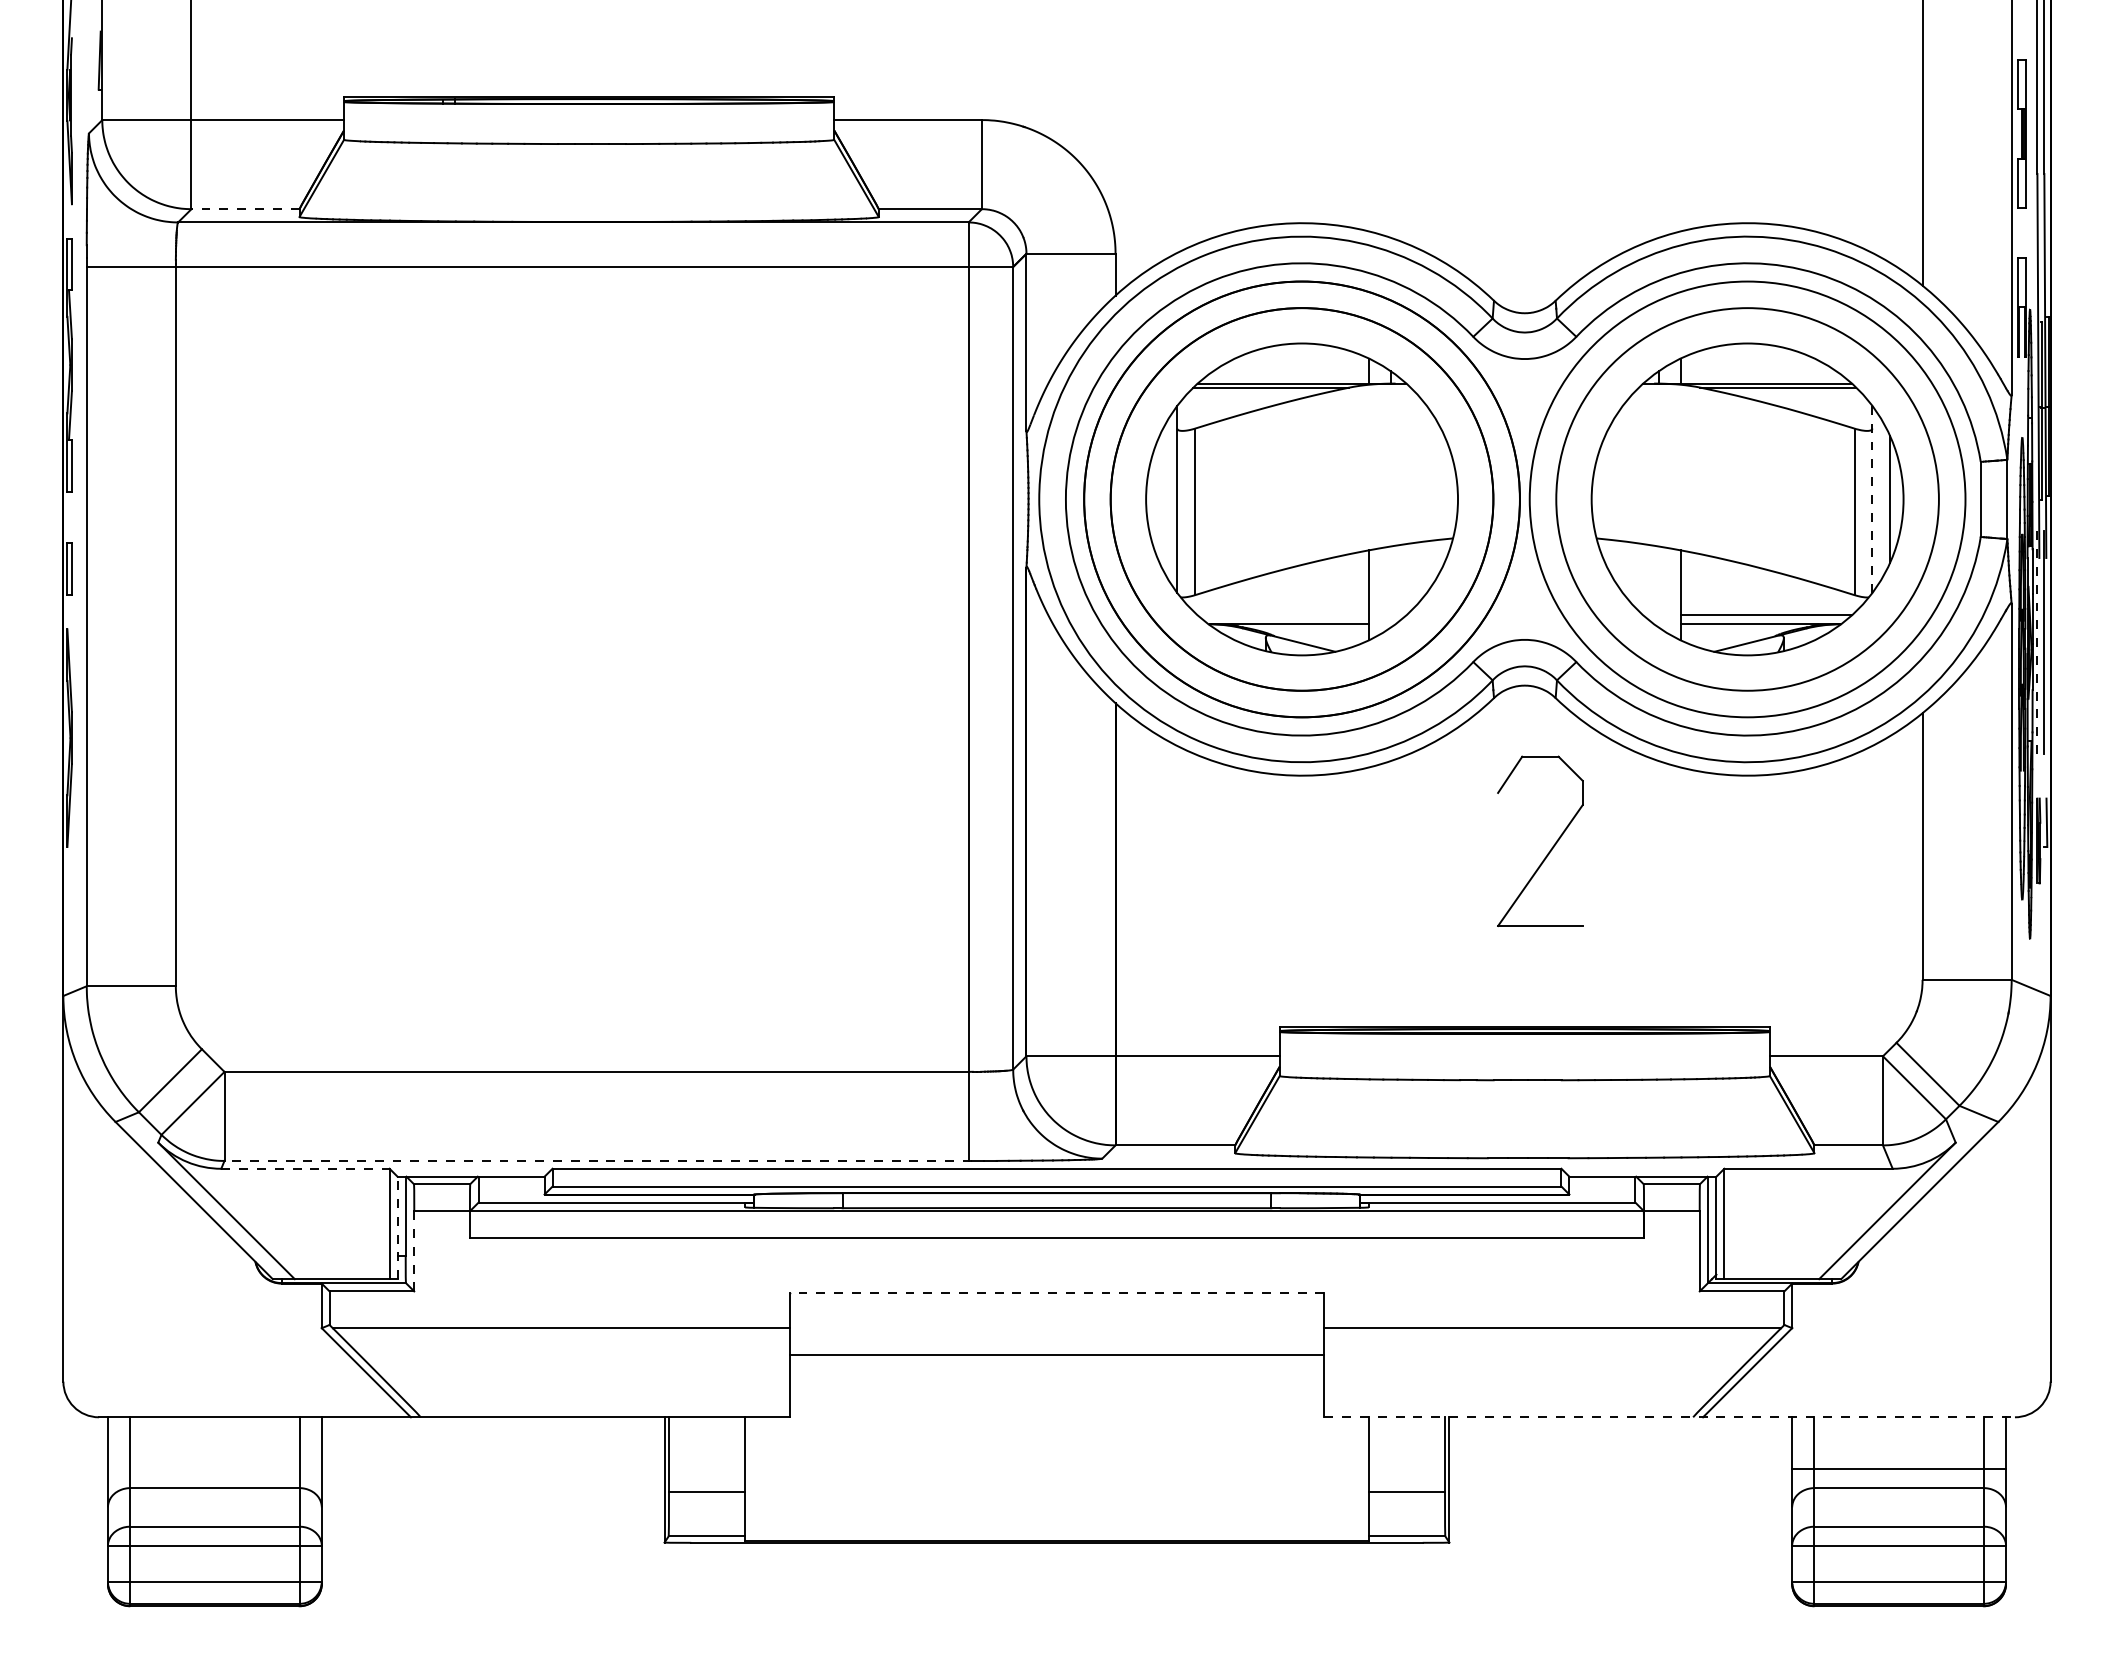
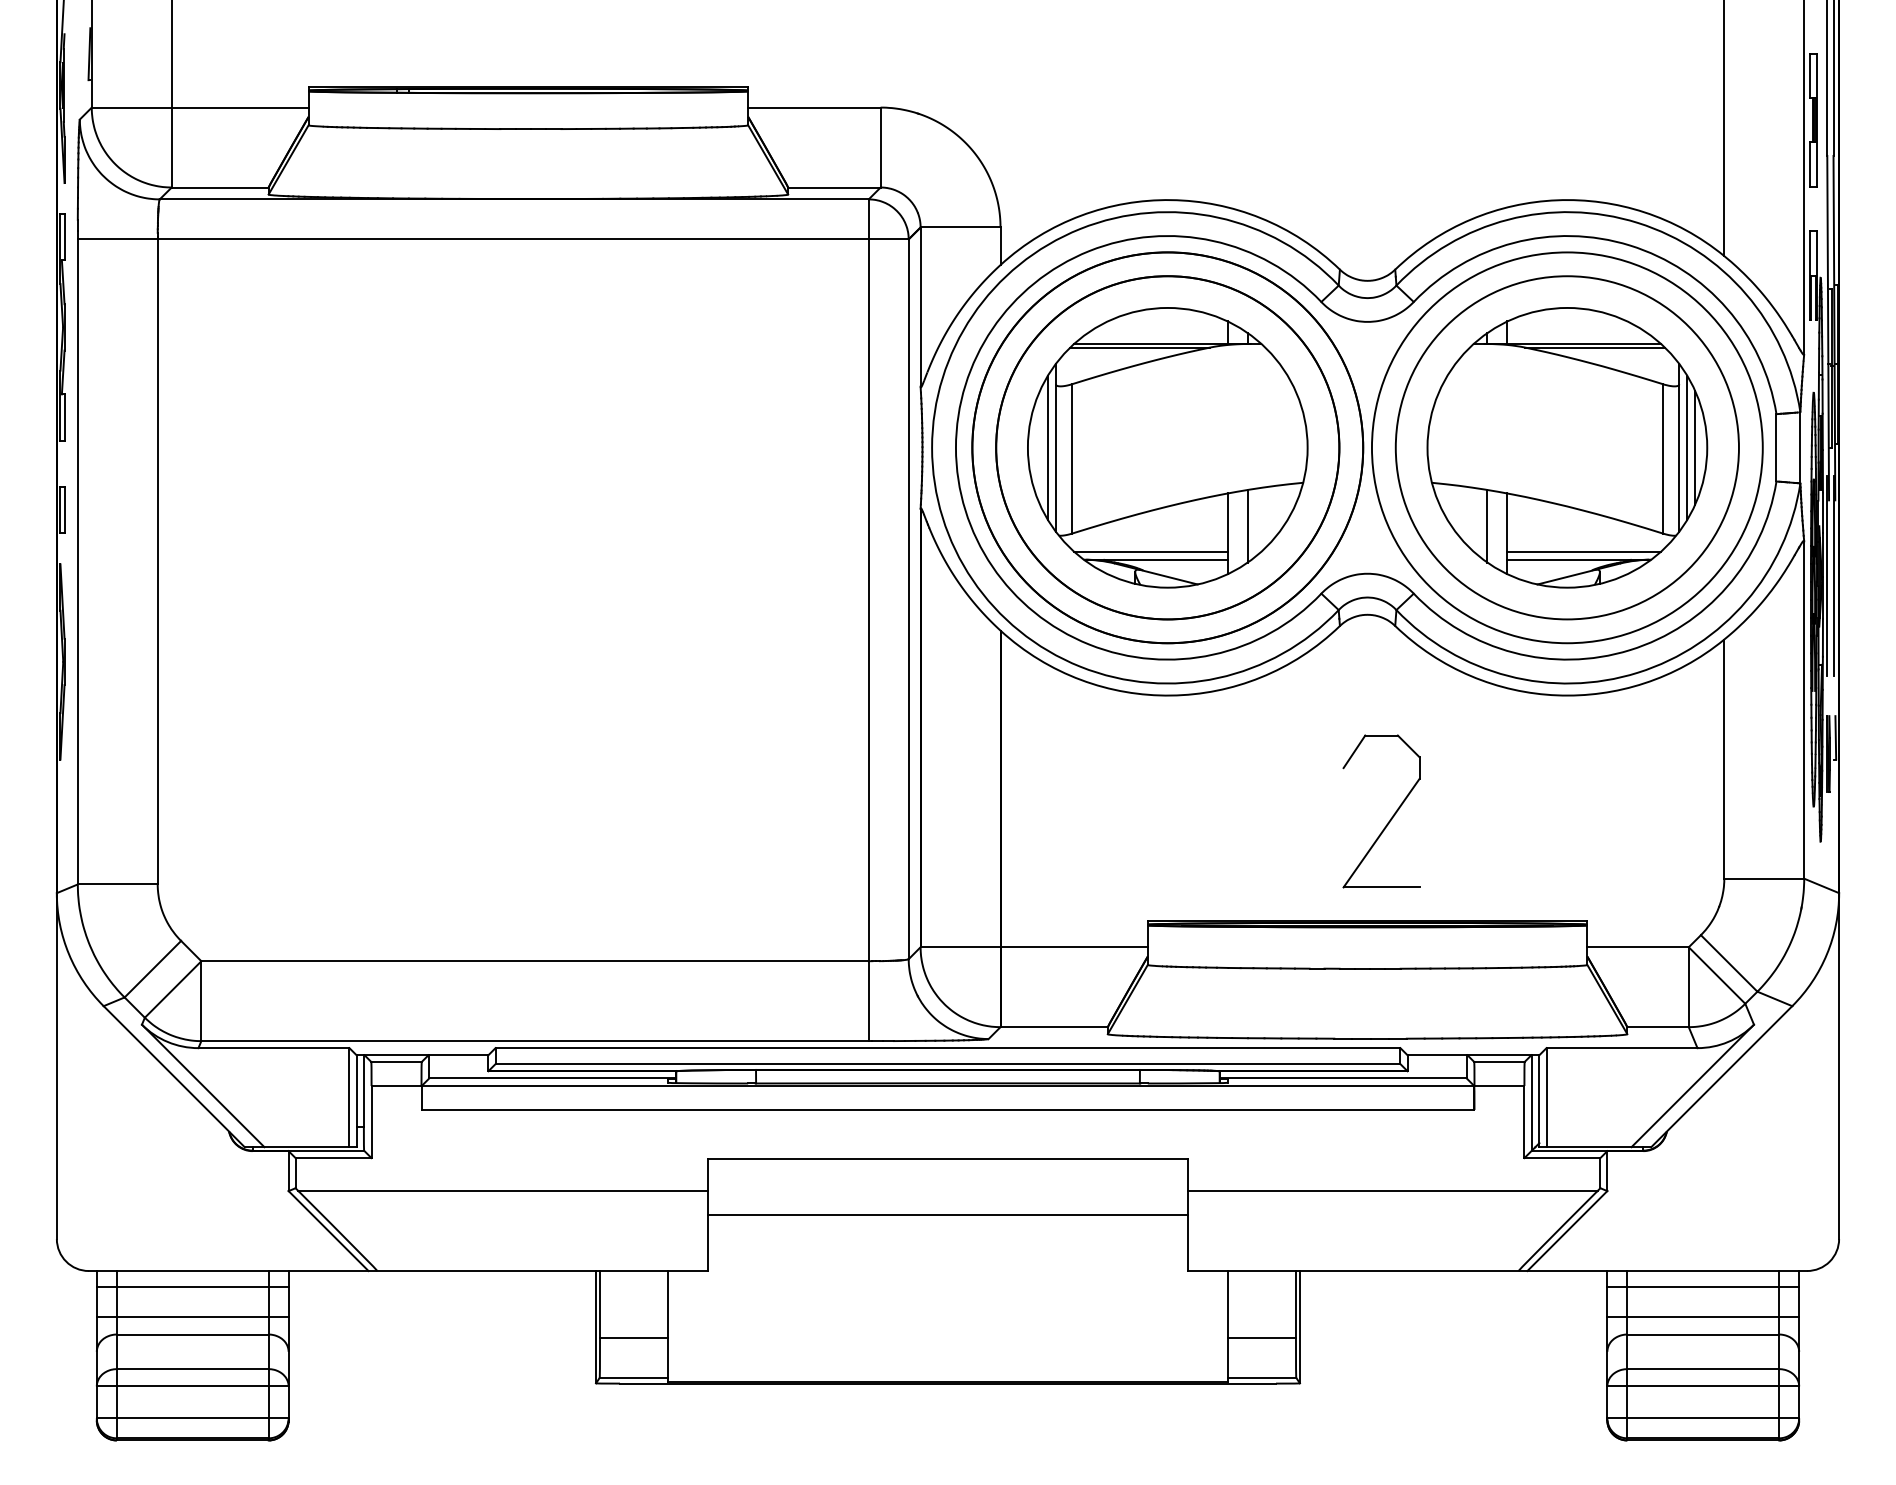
line: (244, 209) -> (219, 187), dashed -> solid
line: (1167, 499) -> (1047, 447), added
line: (1872, 499) -> (1679, 447), dashed -> solid
line: (1881, 499) -> (1687, 447), added
line: (1390, 586) -> (1247, 525), added
line: (1658, 586) -> (1487, 525), added
line: (1282, 615) -> (1150, 551), added
line: (2037, 642) -> (1827, 576), dashed -> solid
part: (1550, 849) -> (1390, 818), moved
line: (597, 1161) -> (535, 1041), dashed -> solid
line: (306, 1169) -> (274, 1048), dashed -> solid
line: (397, 1228) -> (356, 1101), dashed -> solid
line: (414, 1250) -> (371, 1121), dashed -> solid
line: (1056, 1292) -> (947, 1159), dashed -> solid
line: (1669, 1417) -> (1497, 1271), dashed -> solid
line: (214, 1435) -> (192, 1287), added
line: (1899, 1435) -> (1703, 1287), added
line: (214, 1469) -> (192, 1317), added

